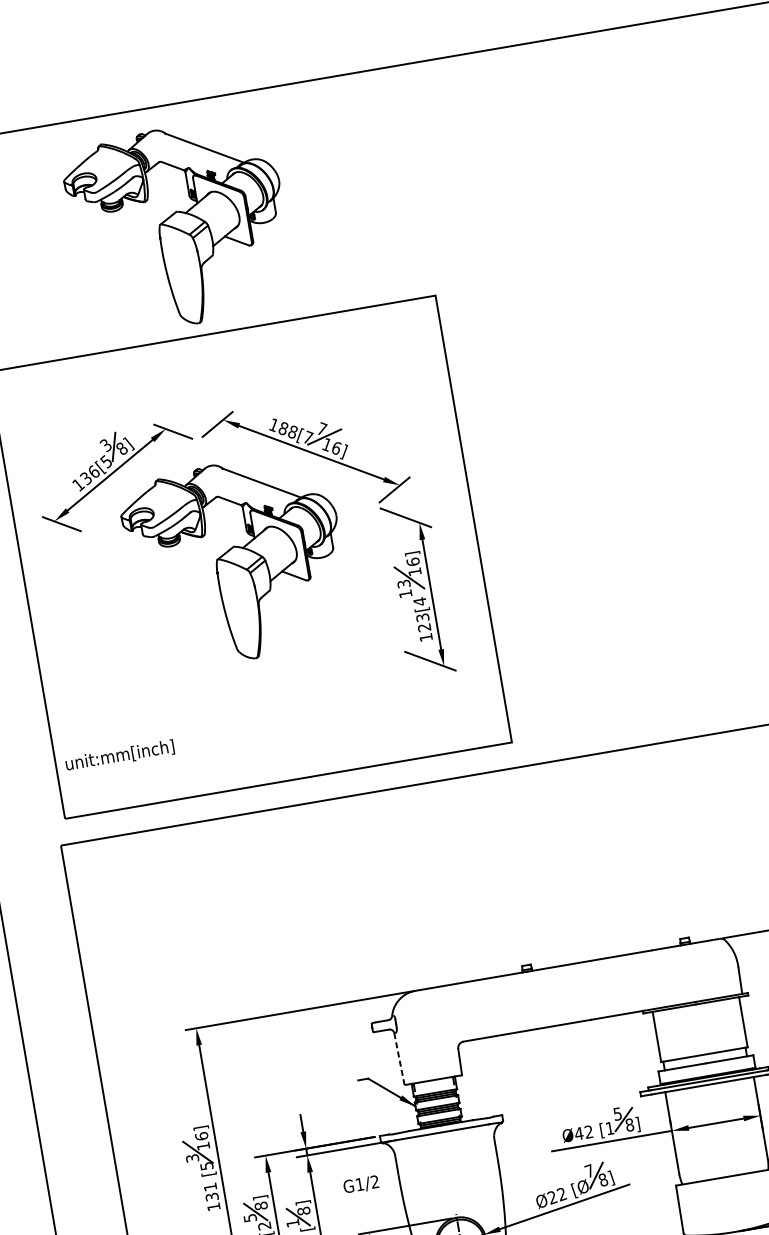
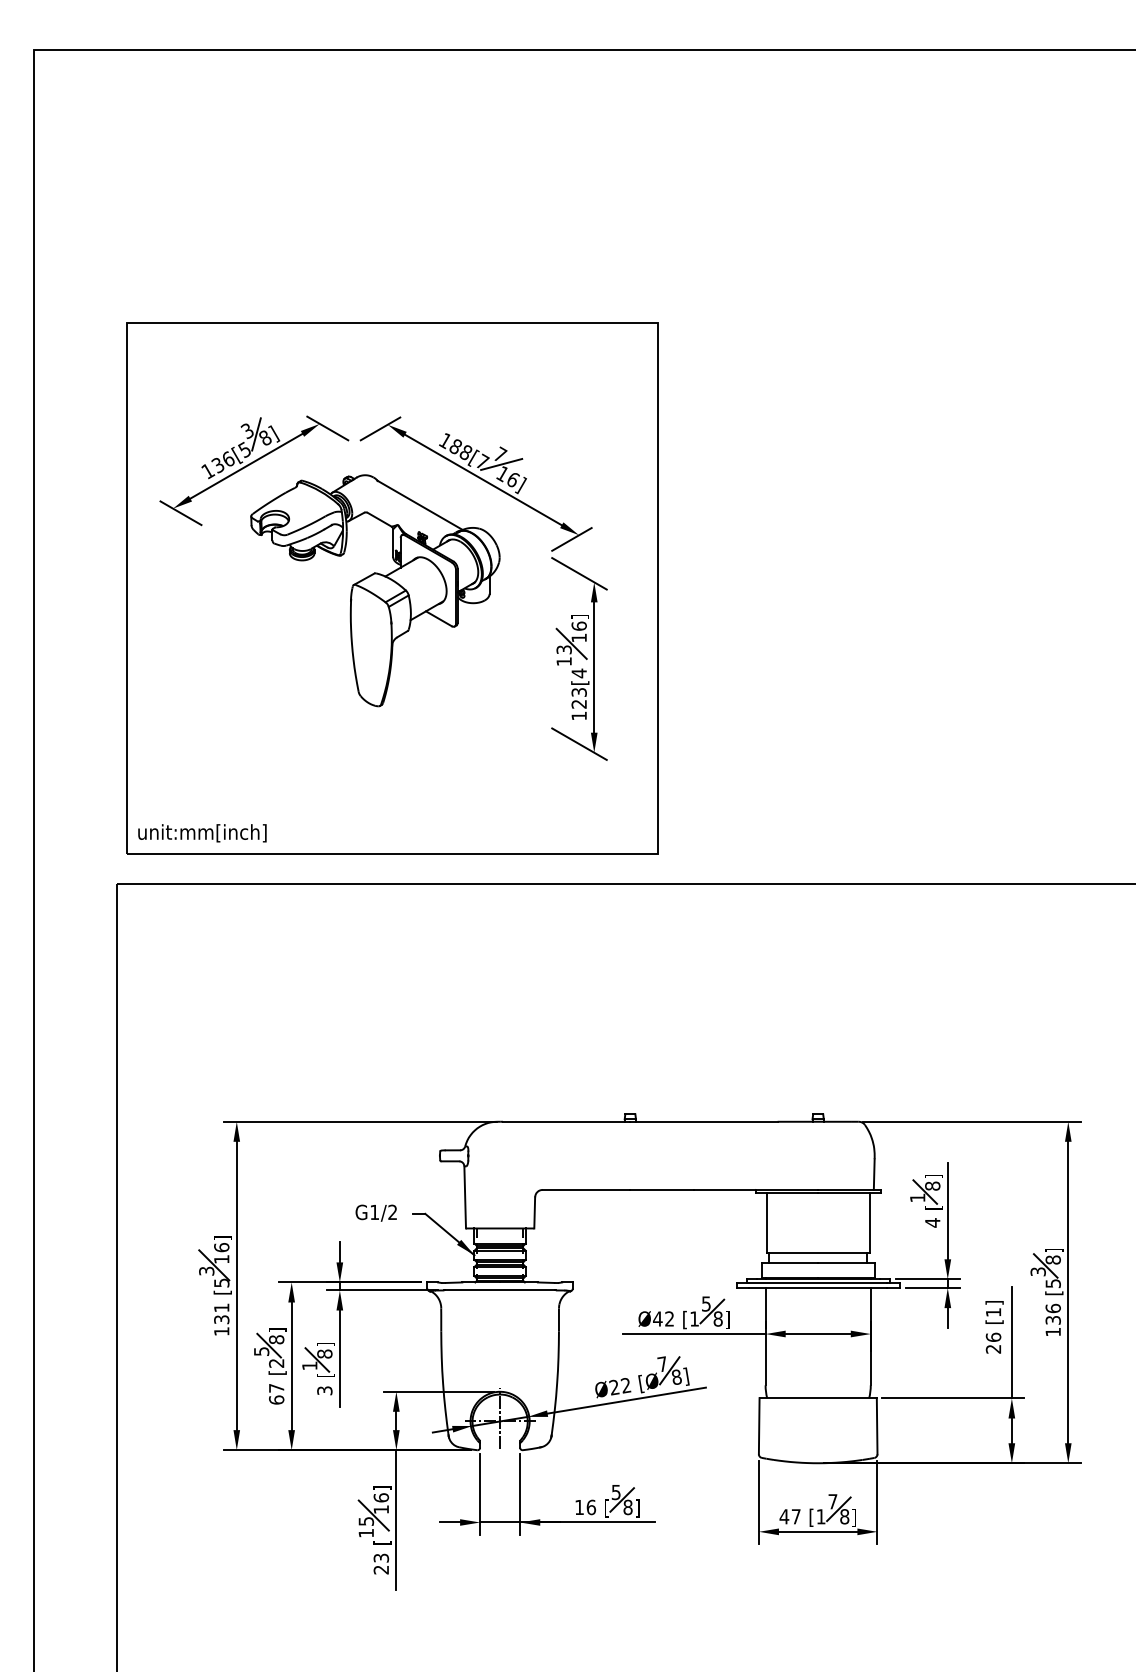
part: (179, 226) -> (375, 192), removed
text: (120, 756) -> (202, 833), moved
line: (399, 1059) -> (465, 1197), dashed -> solid
text: (360, 1184) -> (375, 1212), moved

